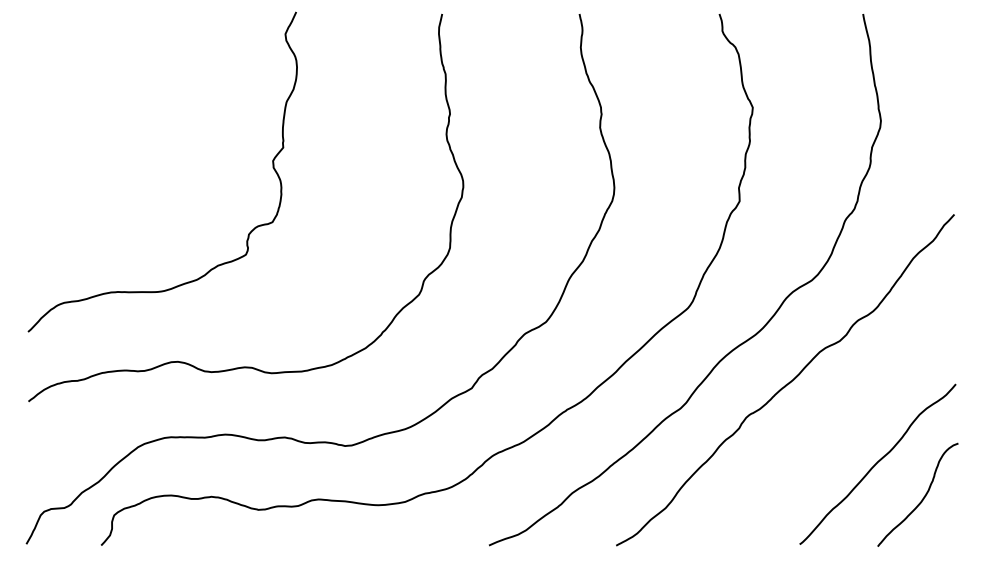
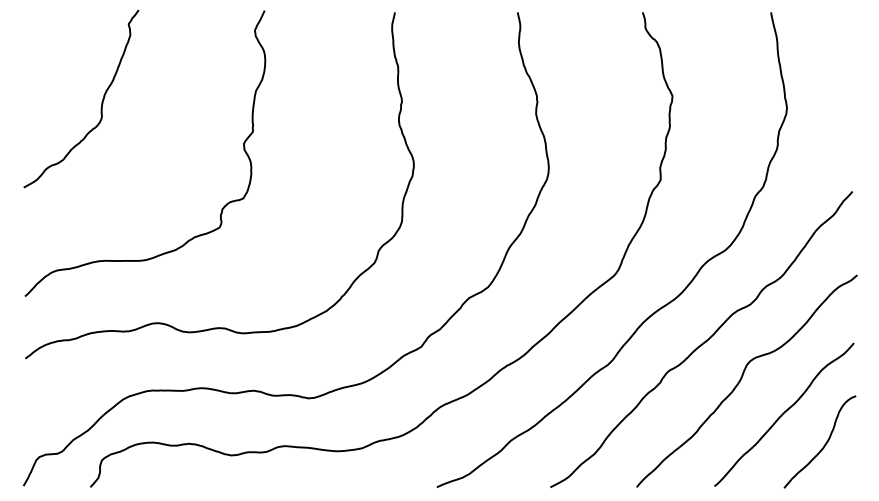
curve: (113, 113) -> (101, 101), added
curve: (831, 423) -> (742, 378), added

